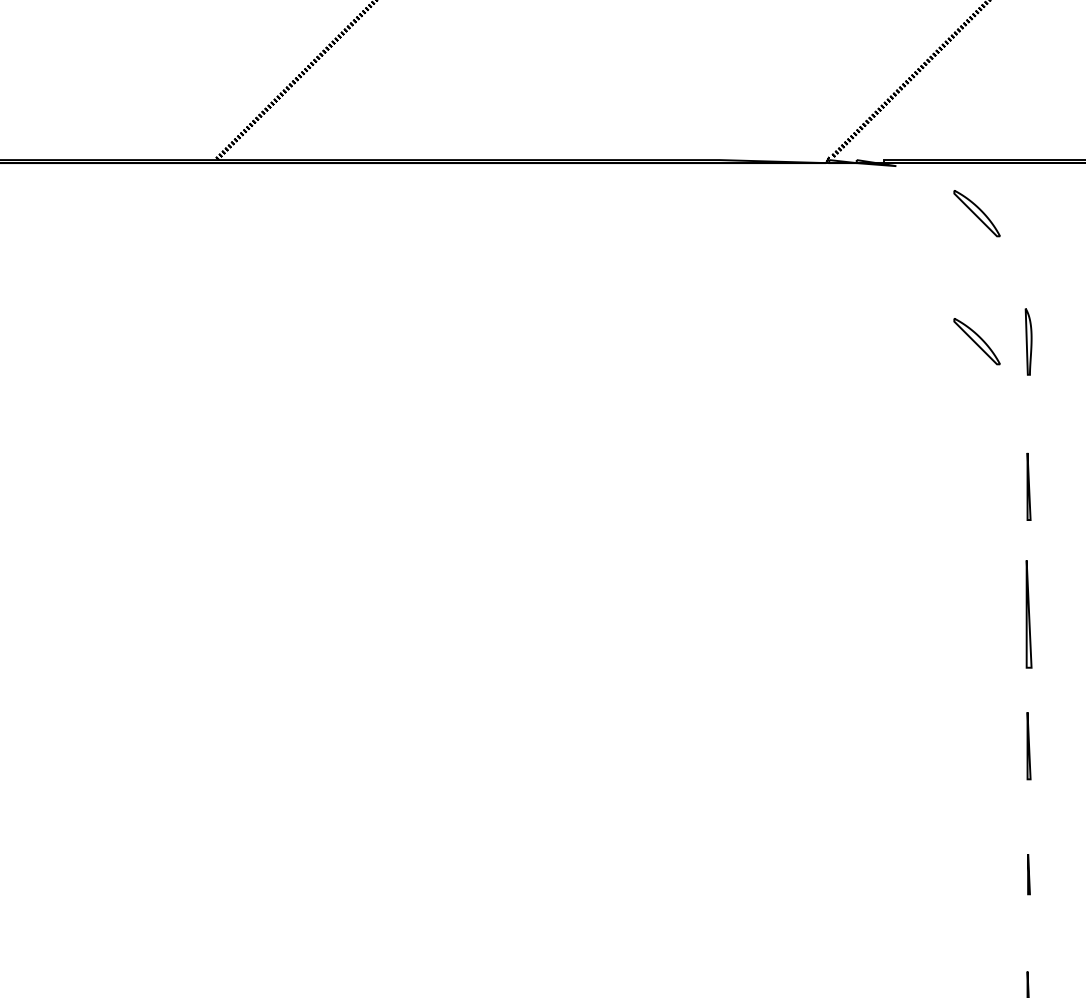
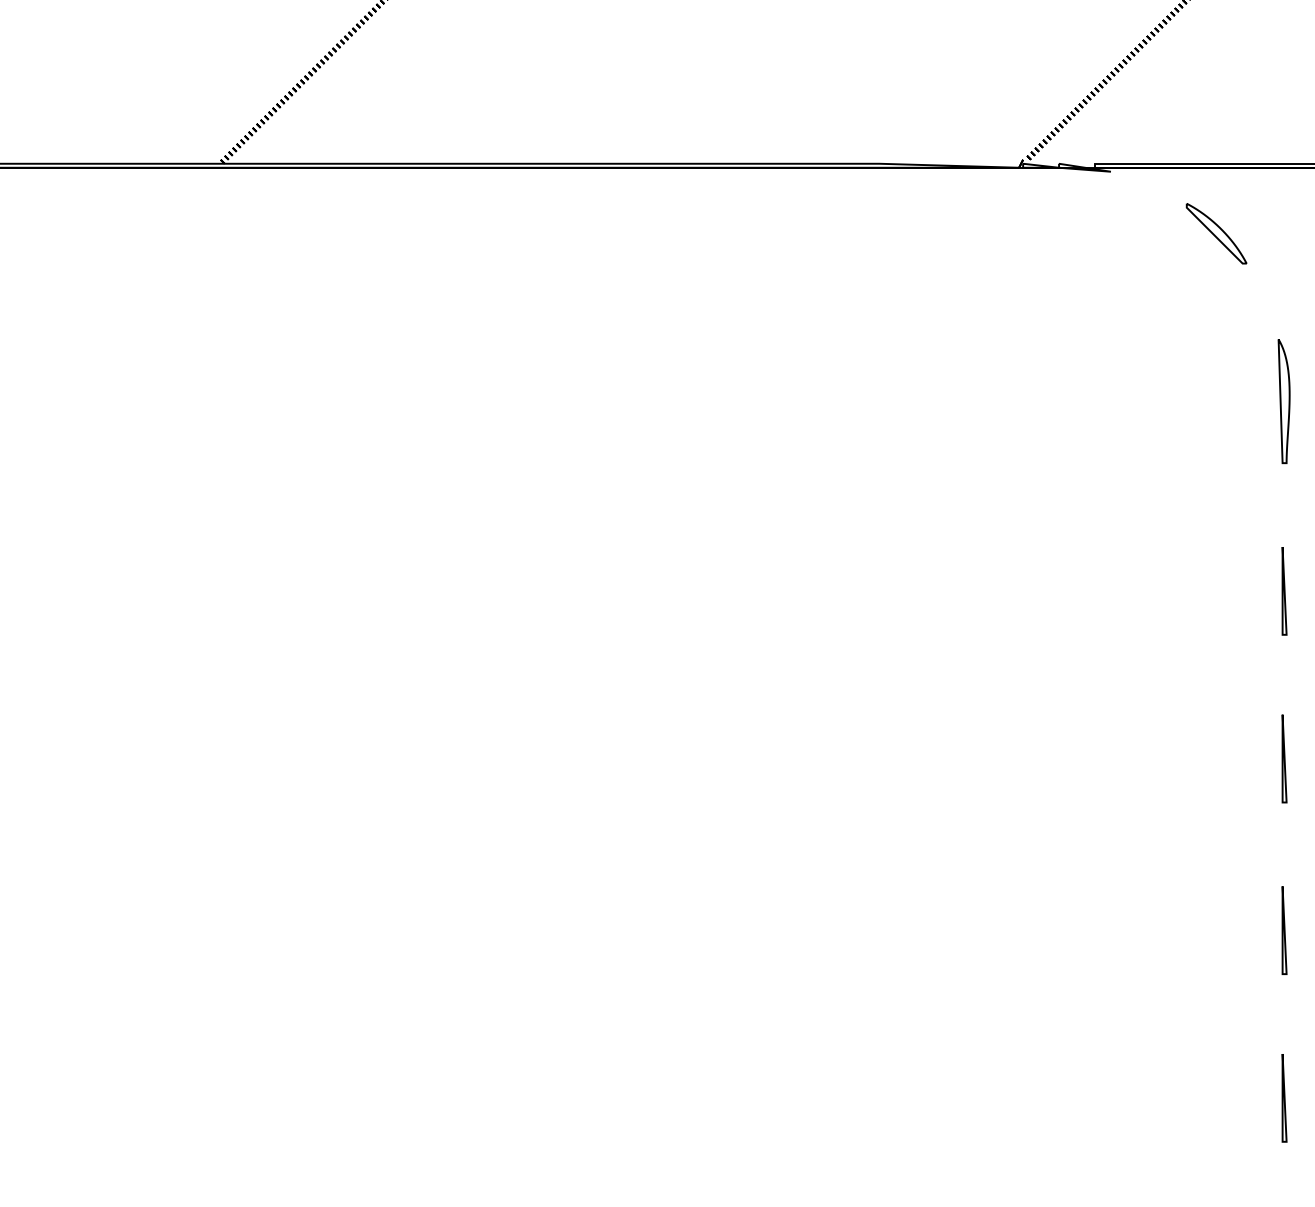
part: (976, 341) -> (1215, 401), removed
part: (1028, 341) -> (1283, 401), size x1.43
part: (1028, 615) -> (1283, 759), size x0.62
part: (1028, 874) -> (1283, 1098), size x1.67

